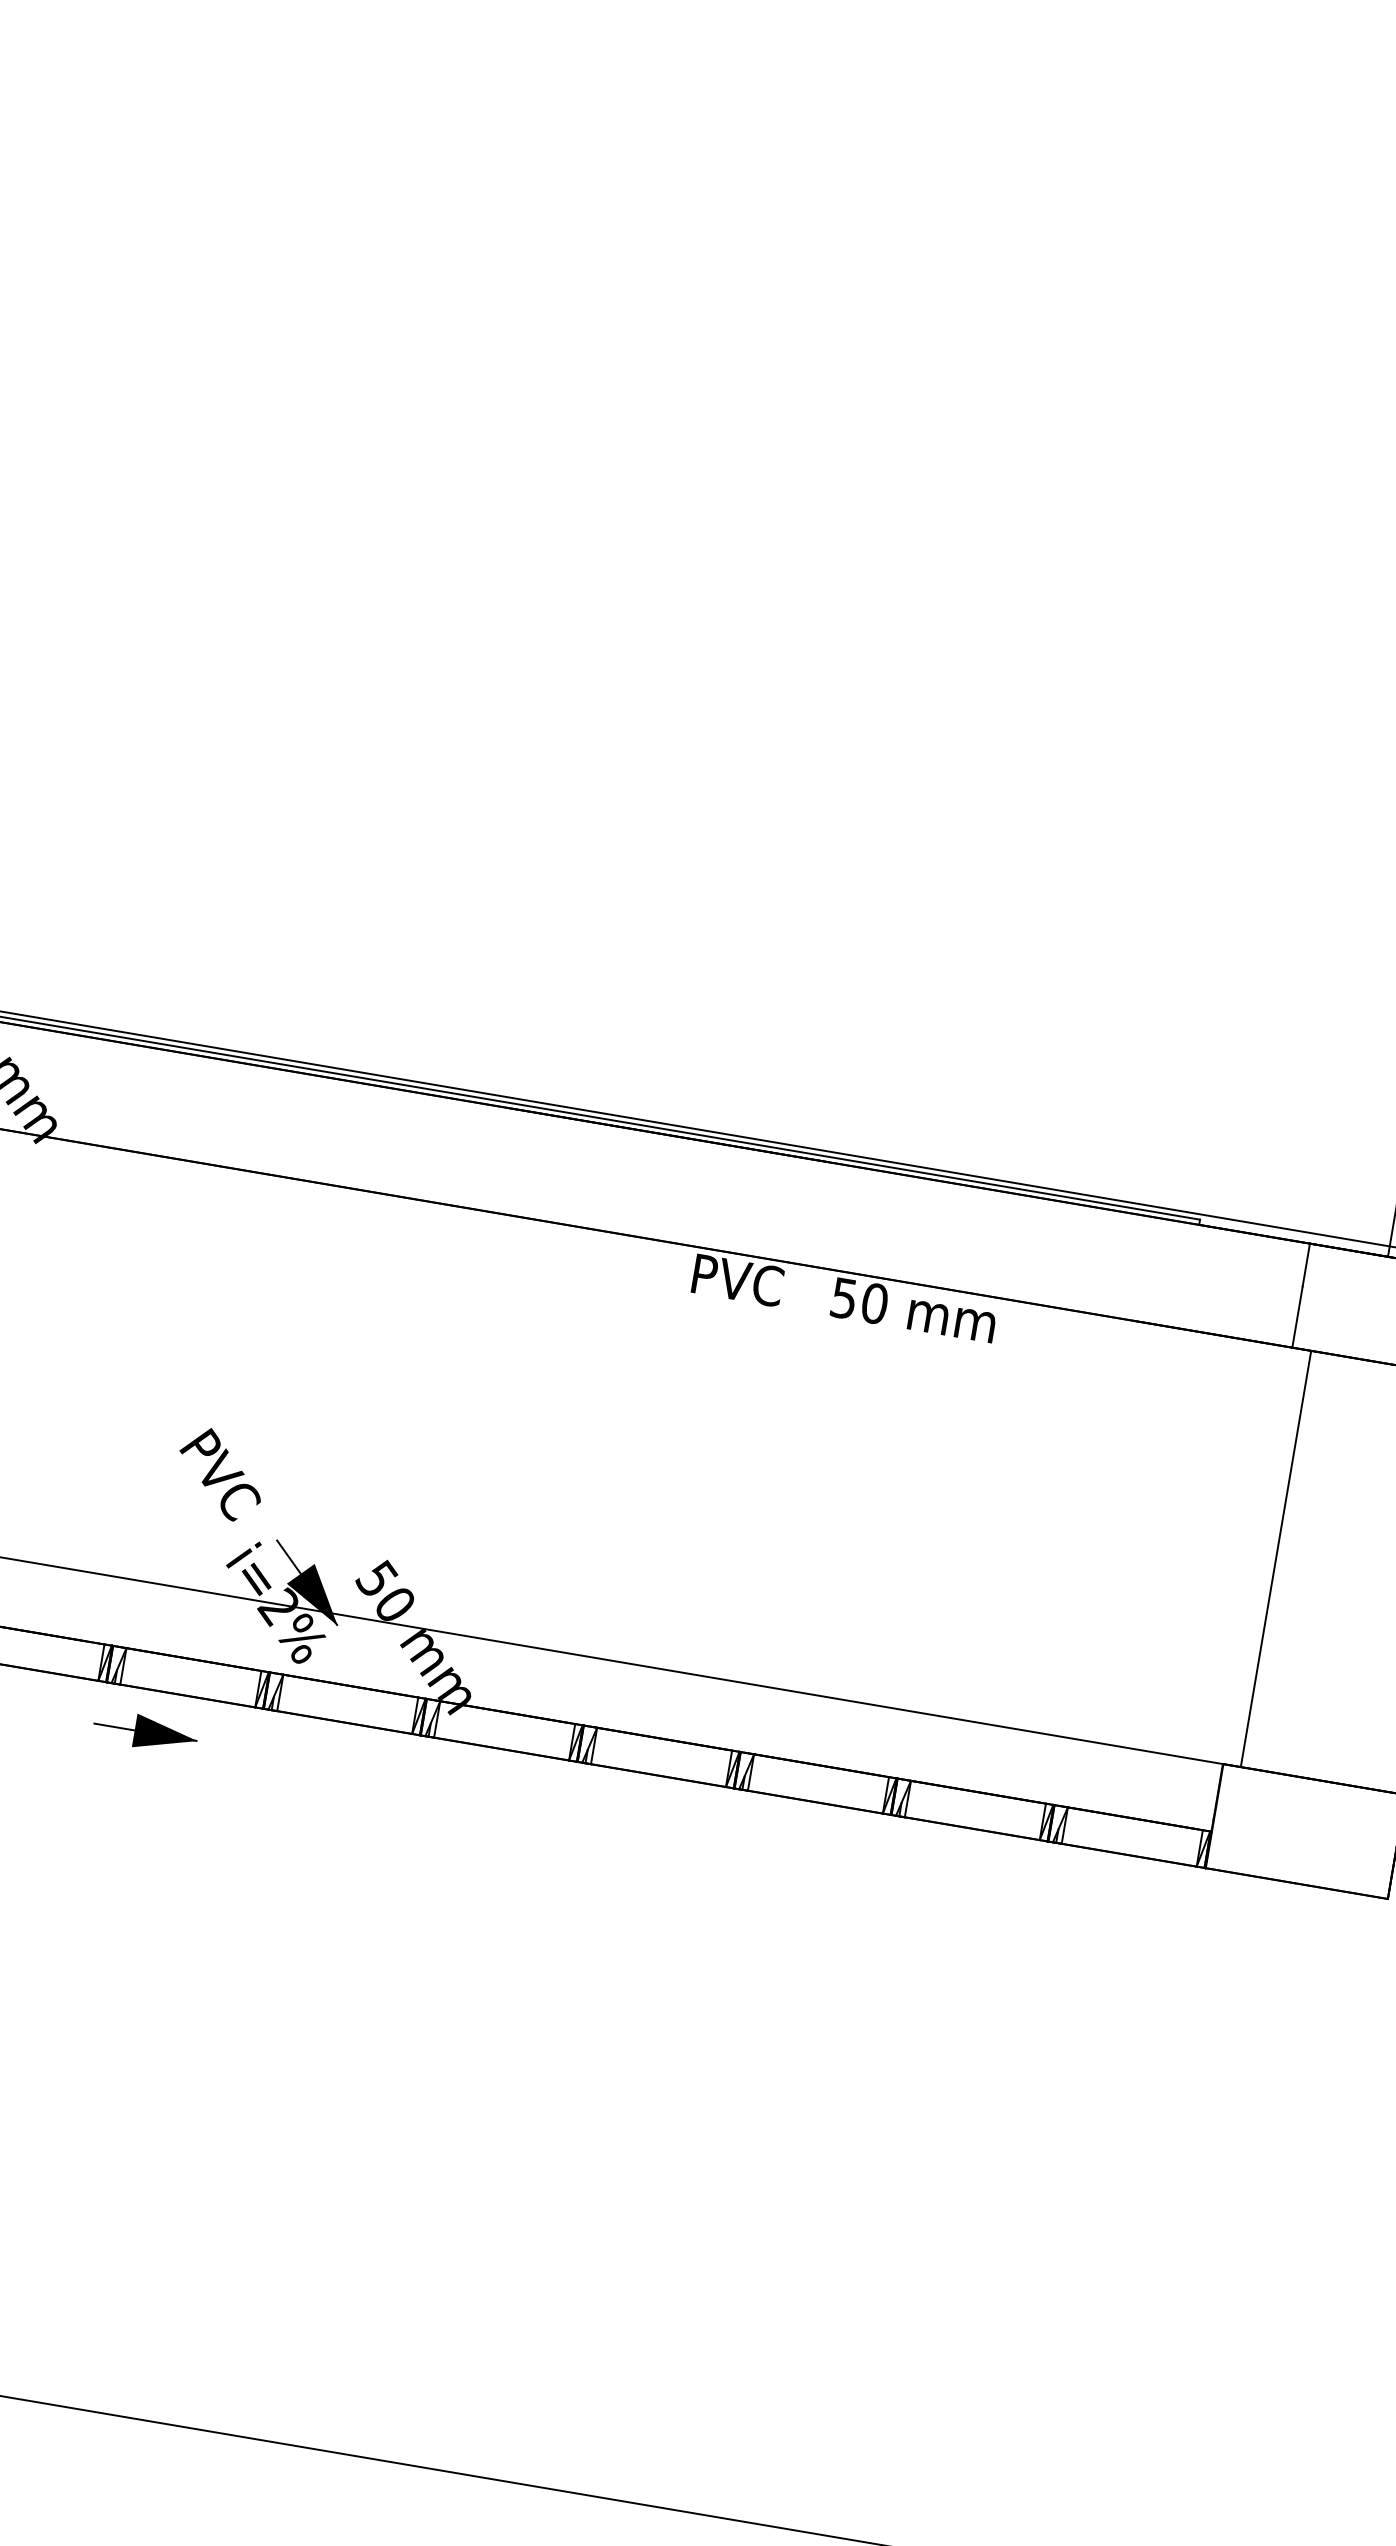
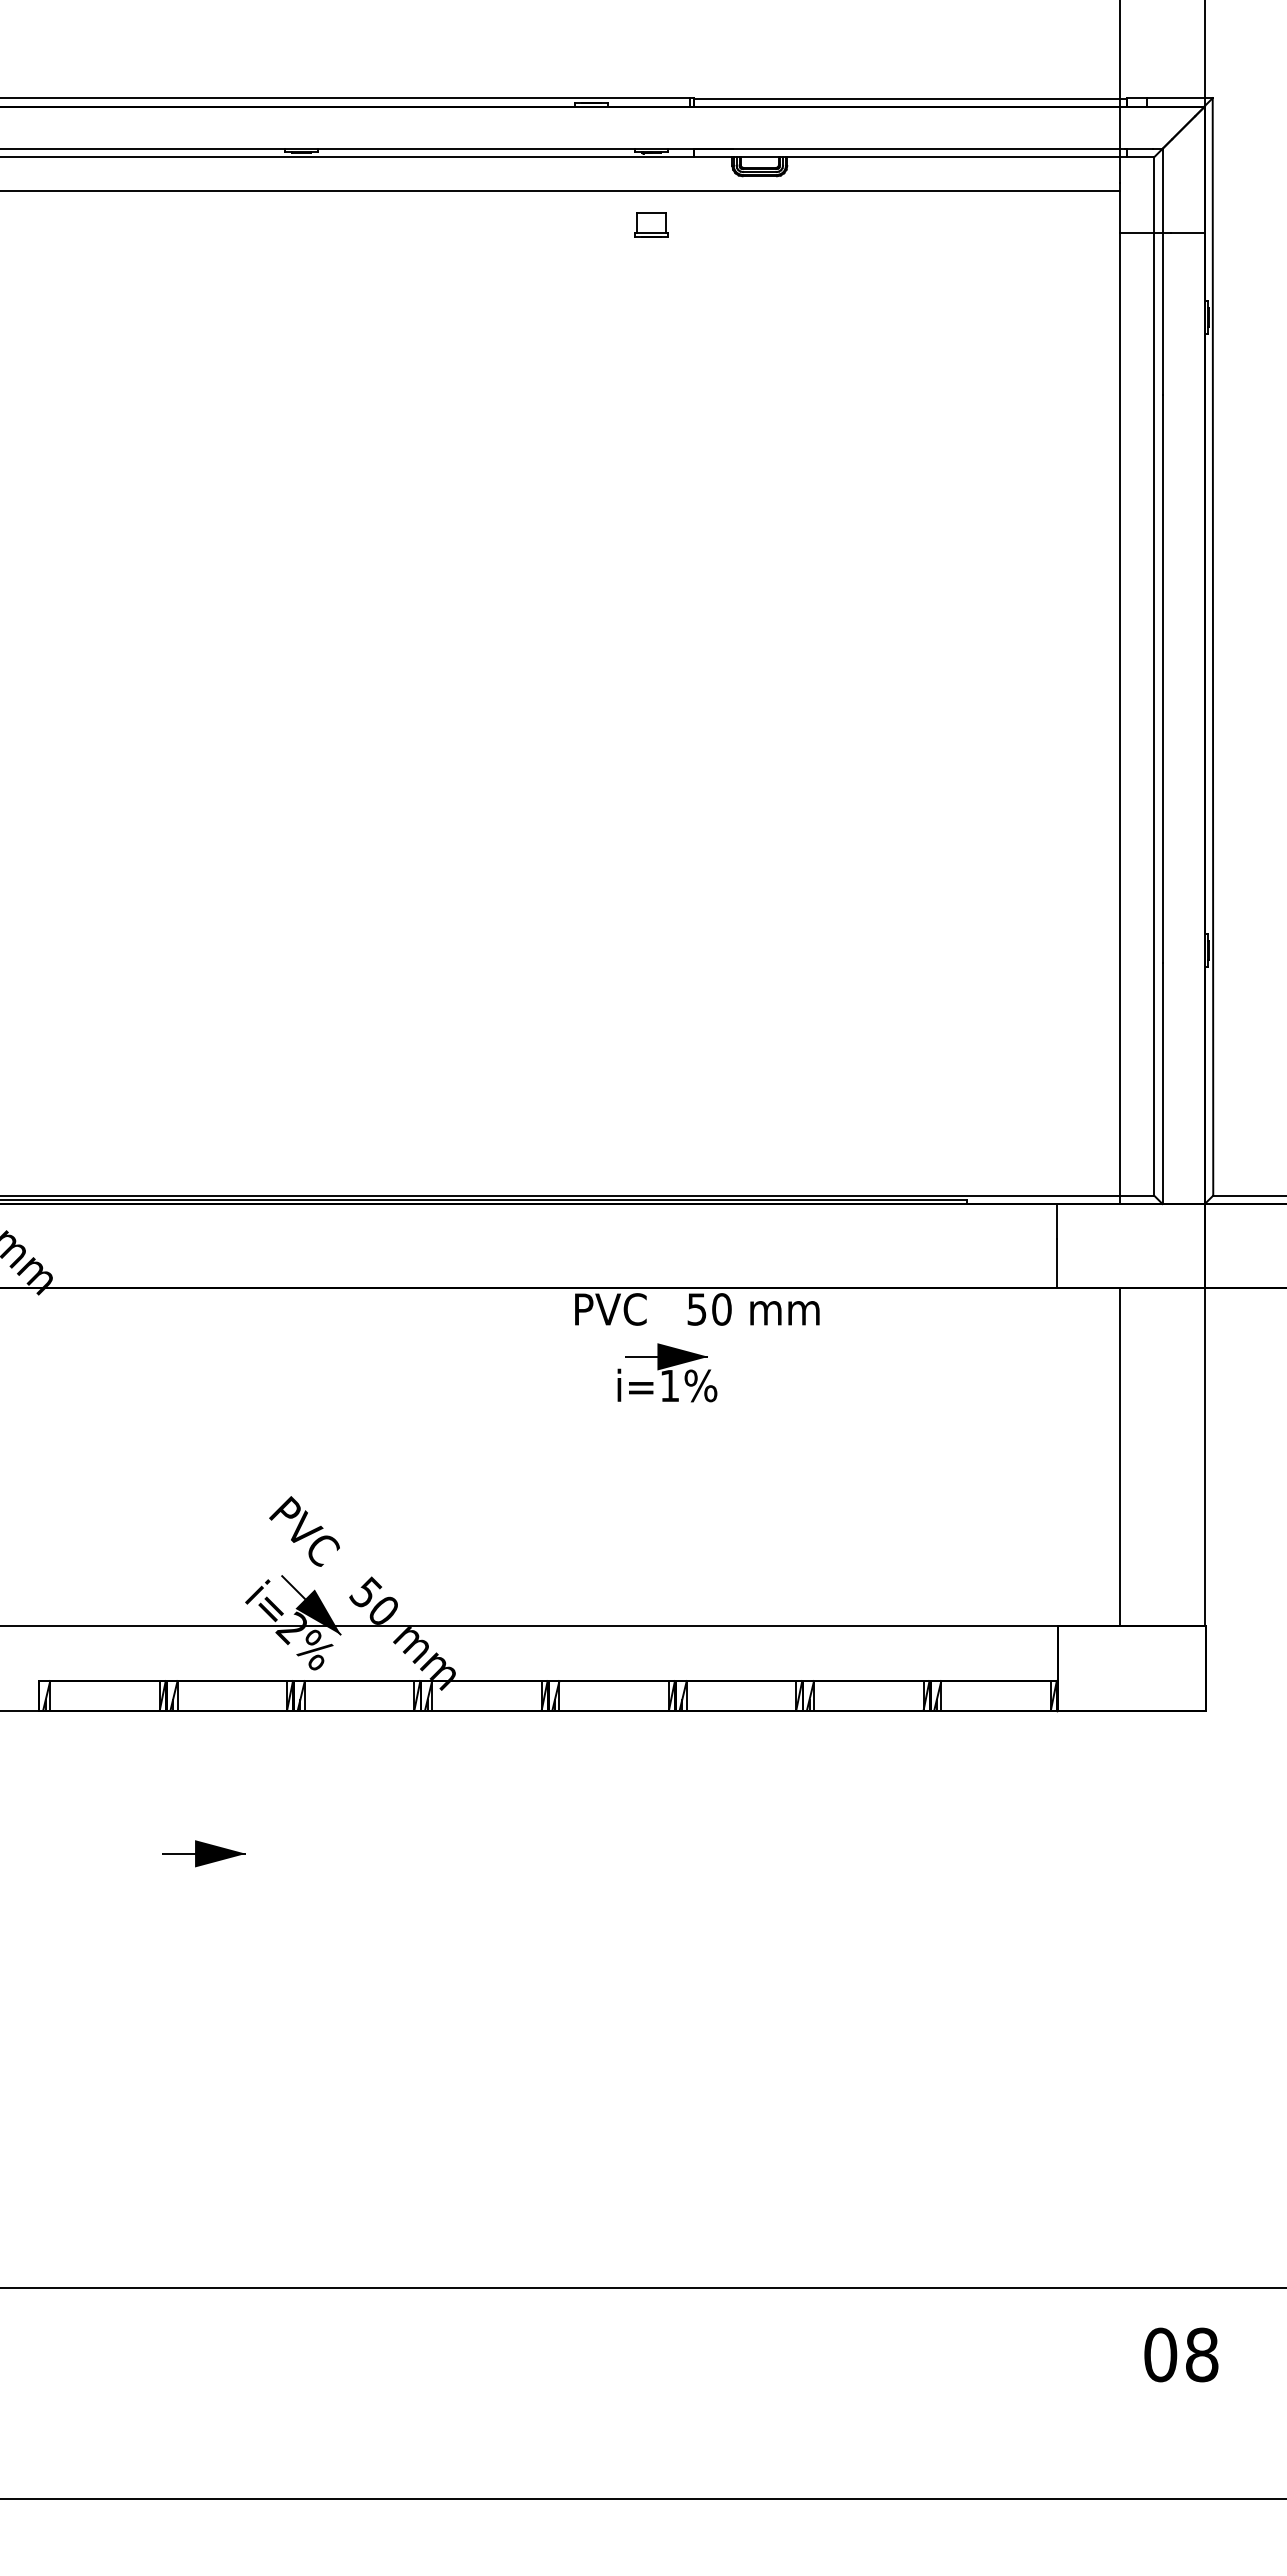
part: (794, 1370) -> (667, 1372), added
text: (220, 1474) -> (304, 1531), moved
line: (1276, 1559) -> (1120, 1457), moved
part: (145, 1731) -> (203, 1853), moved

